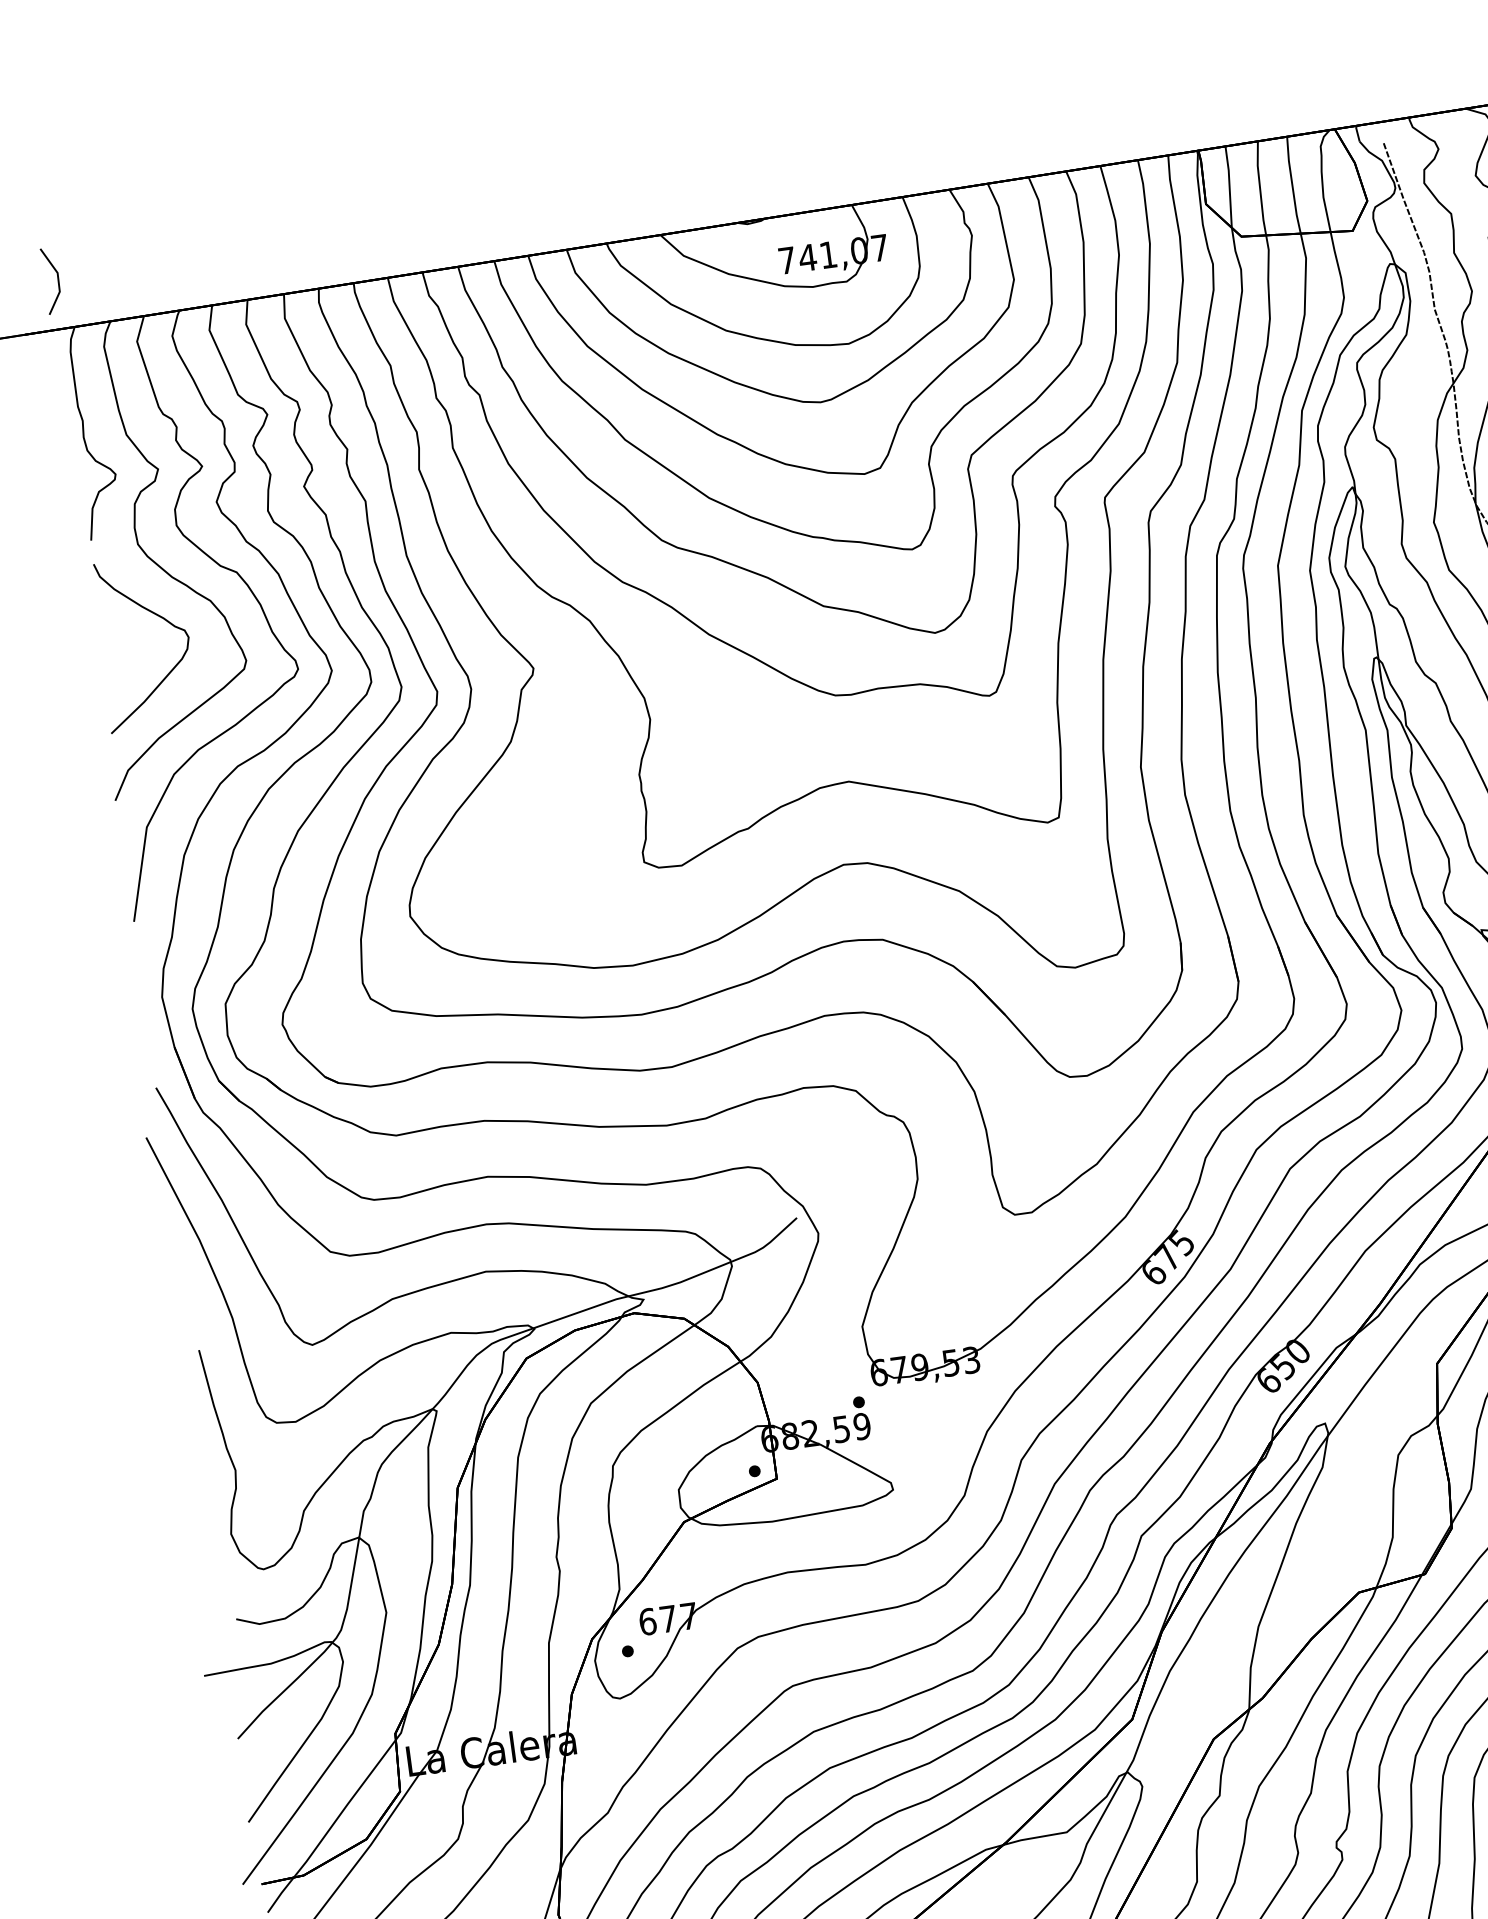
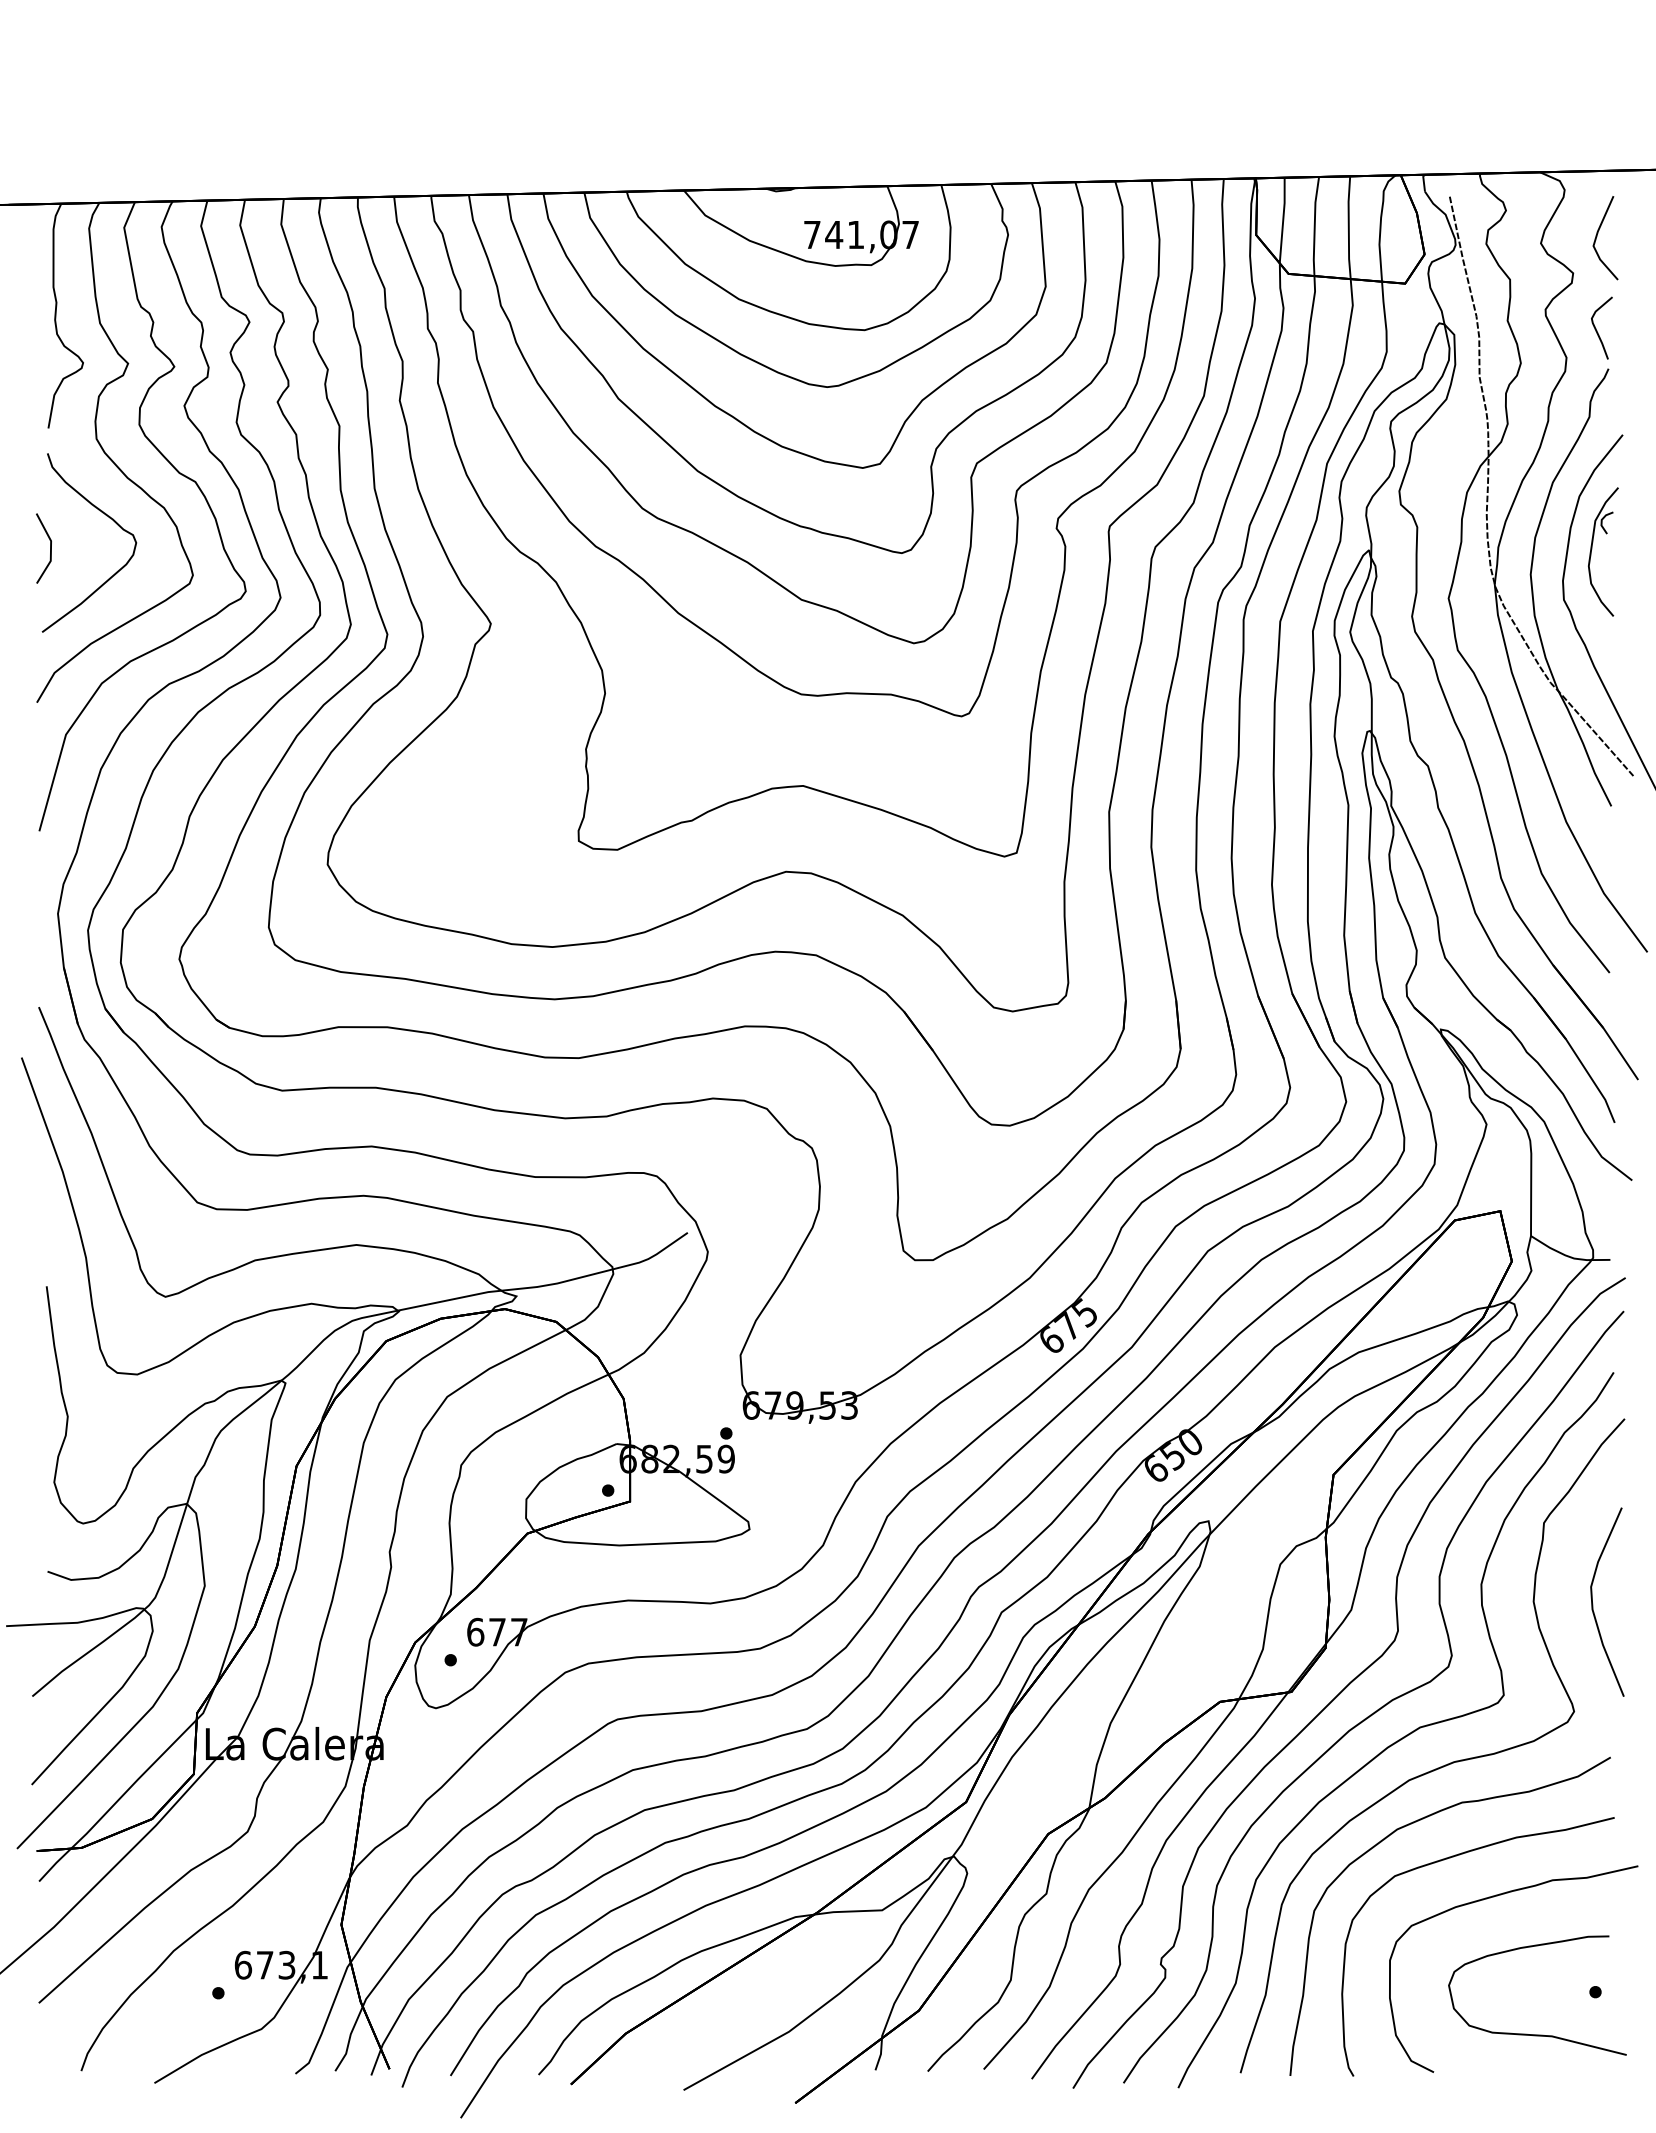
line: (57, 280) -> (50, 548), moved

